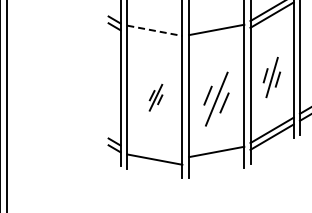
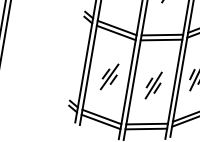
line: (155, 30) -> (117, 27), dashed -> solid
line: (216, 36) -> (161, 39), added
line: (154, 37) -> (116, 32), added
part: (155, 97) -> (109, 76), size x1.43
part: (216, 98) -> (153, 85), size x0.71
line: (154, 152) -> (101, 116), added
line: (216, 158) -> (146, 128), added

